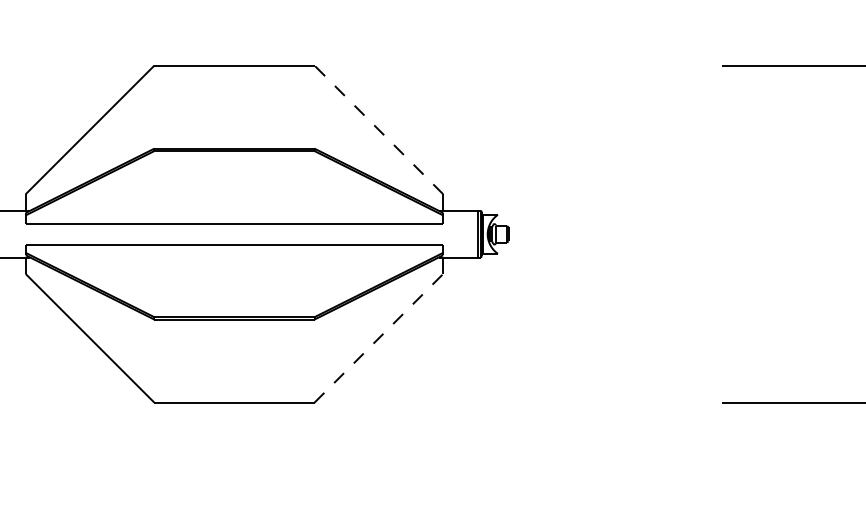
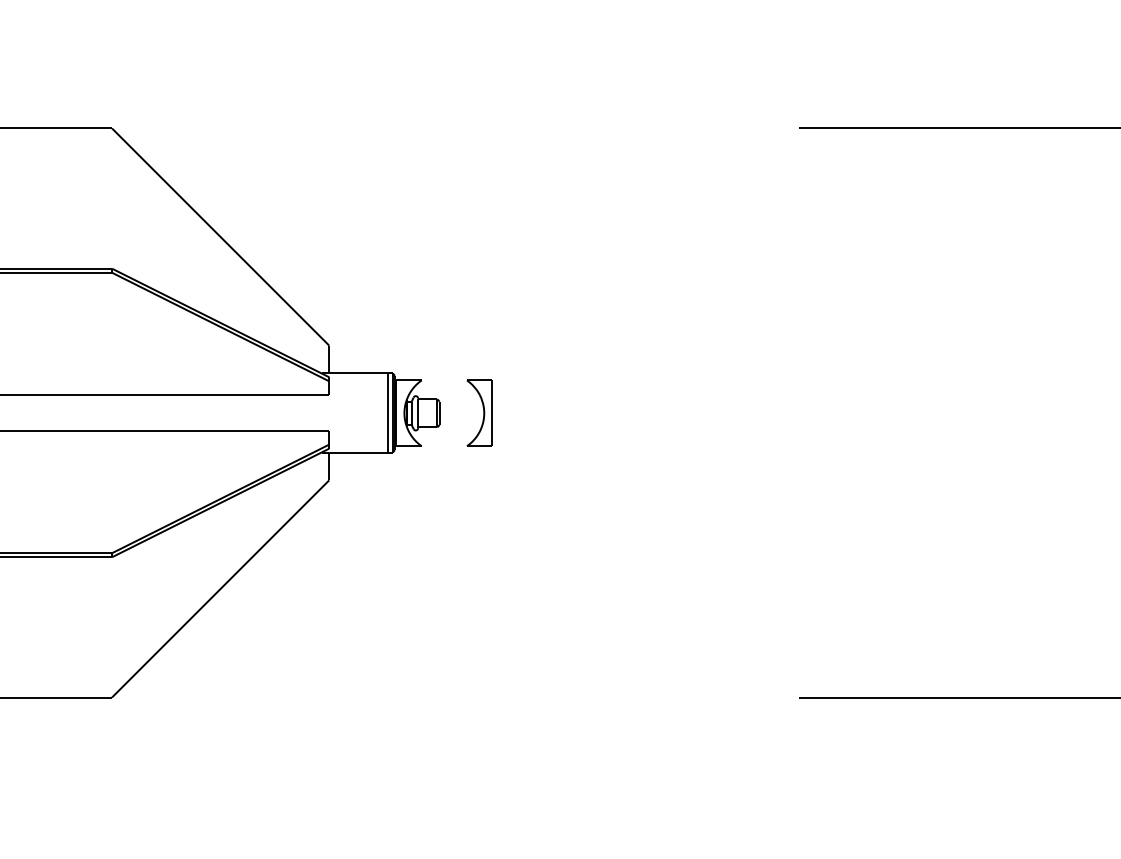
line: (378, 129) -> (220, 236), dashed -> solid
part: (532, 234) -> (480, 413), added
line: (378, 338) -> (220, 589), dashed -> solid

